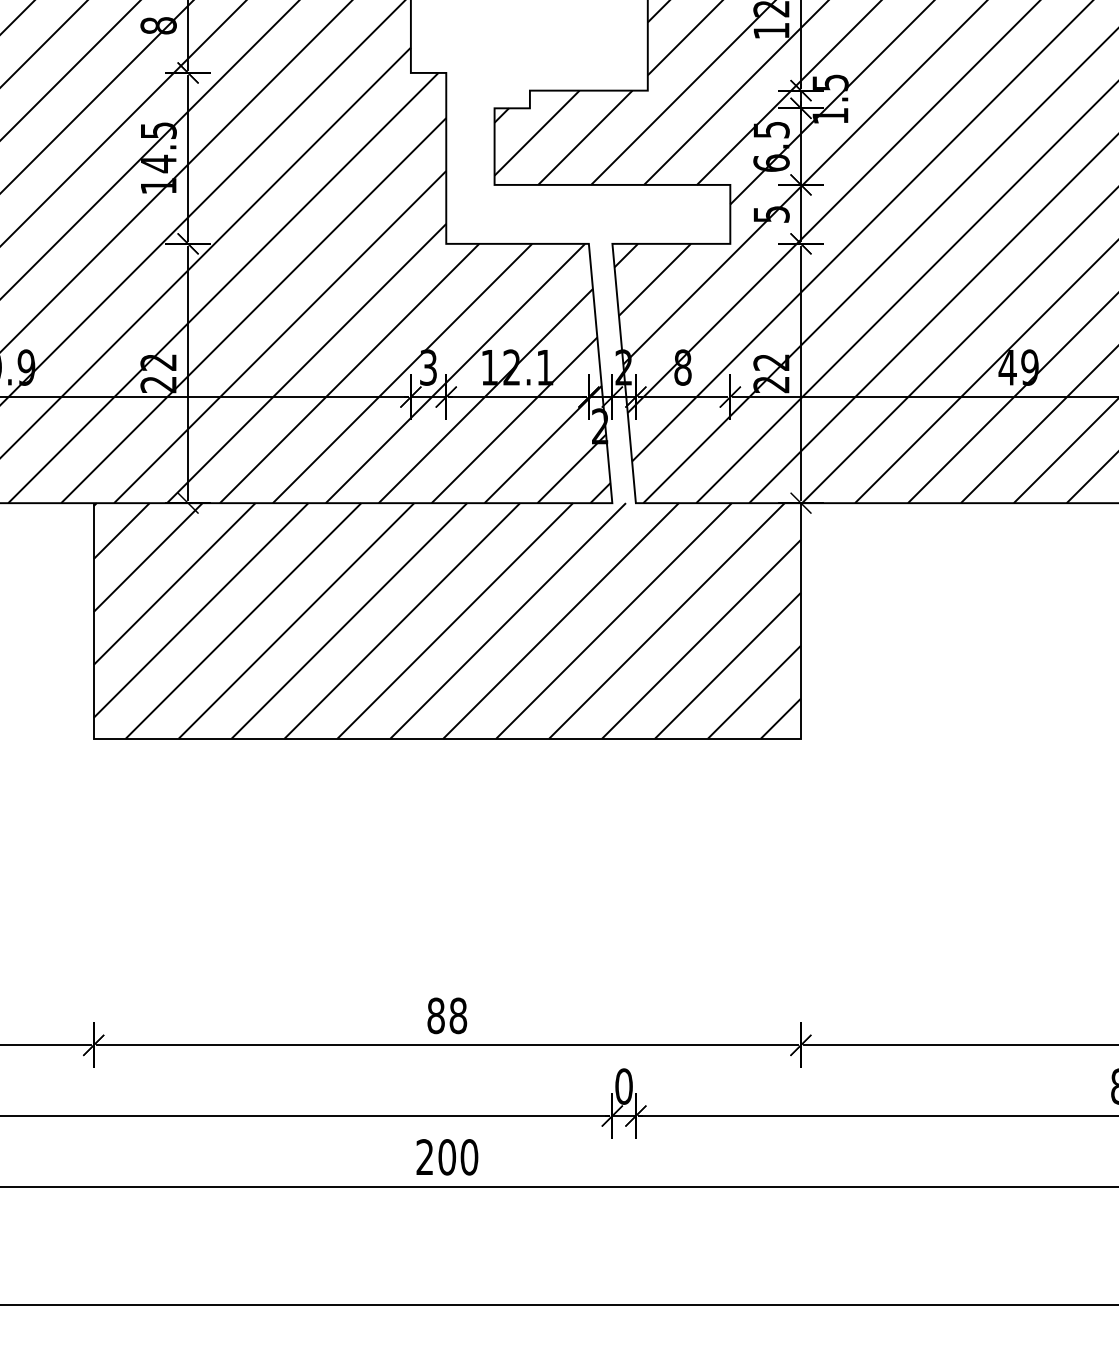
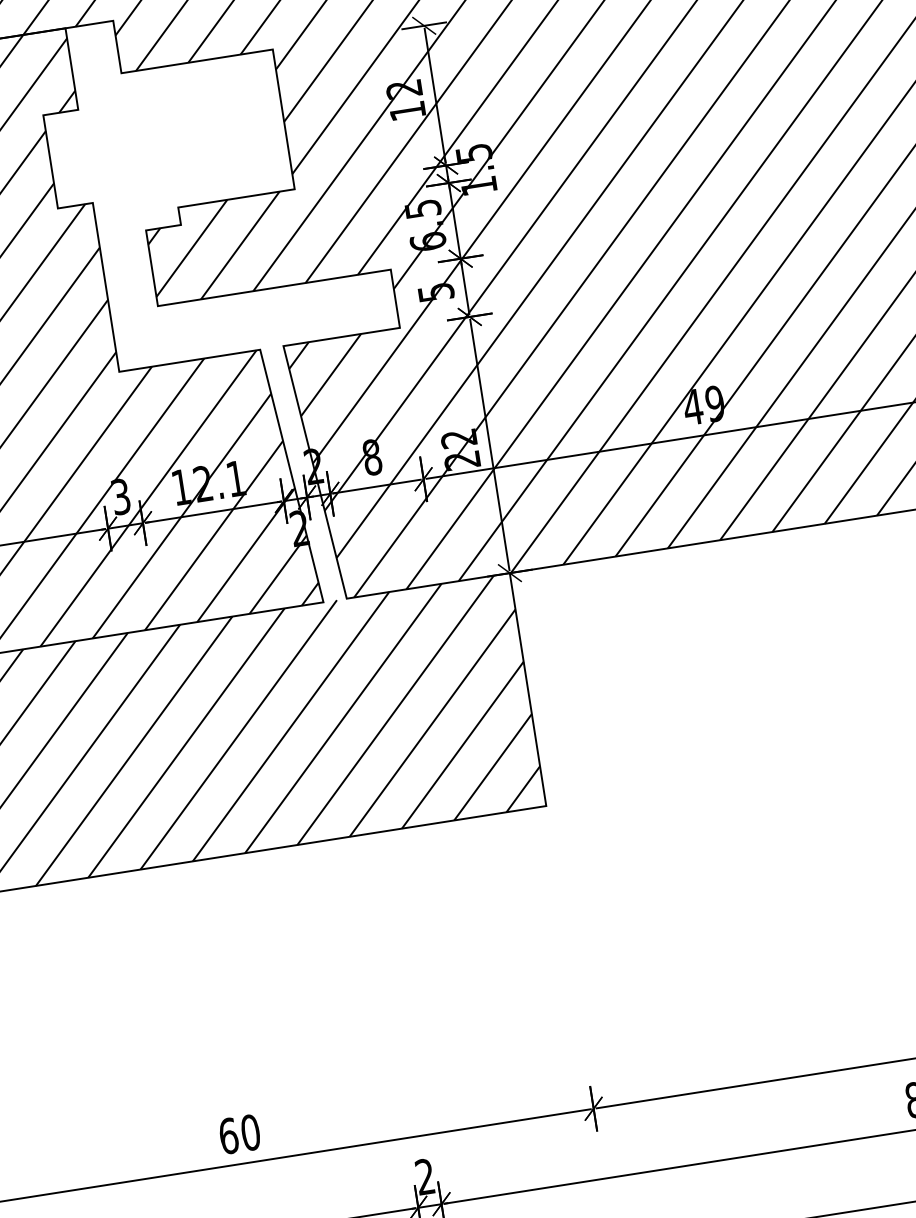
text: (447, 1015) -> (239, 1133), 88 -> 60
text: (623, 1086) -> (424, 1176), 0 -> 2

